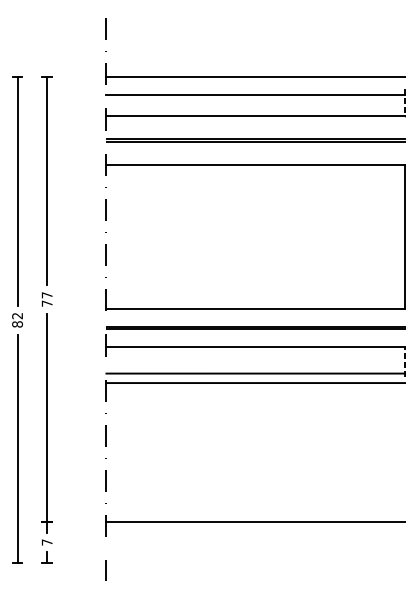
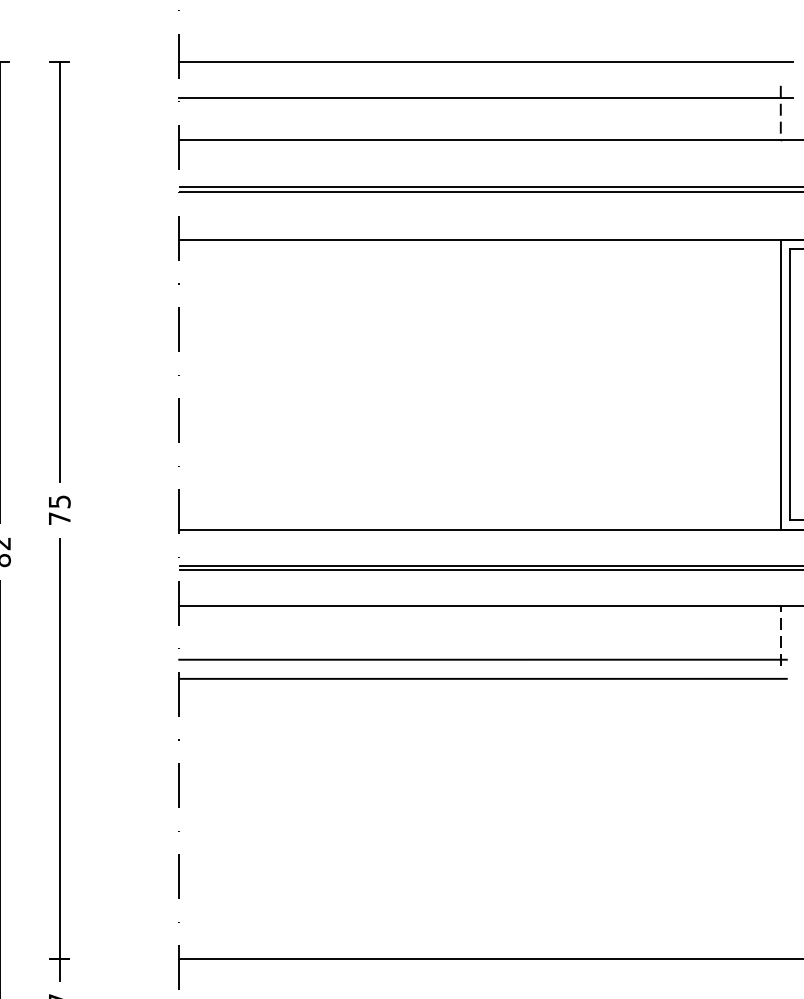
text: (47, 295) -> (60, 502), 77 -> 75

